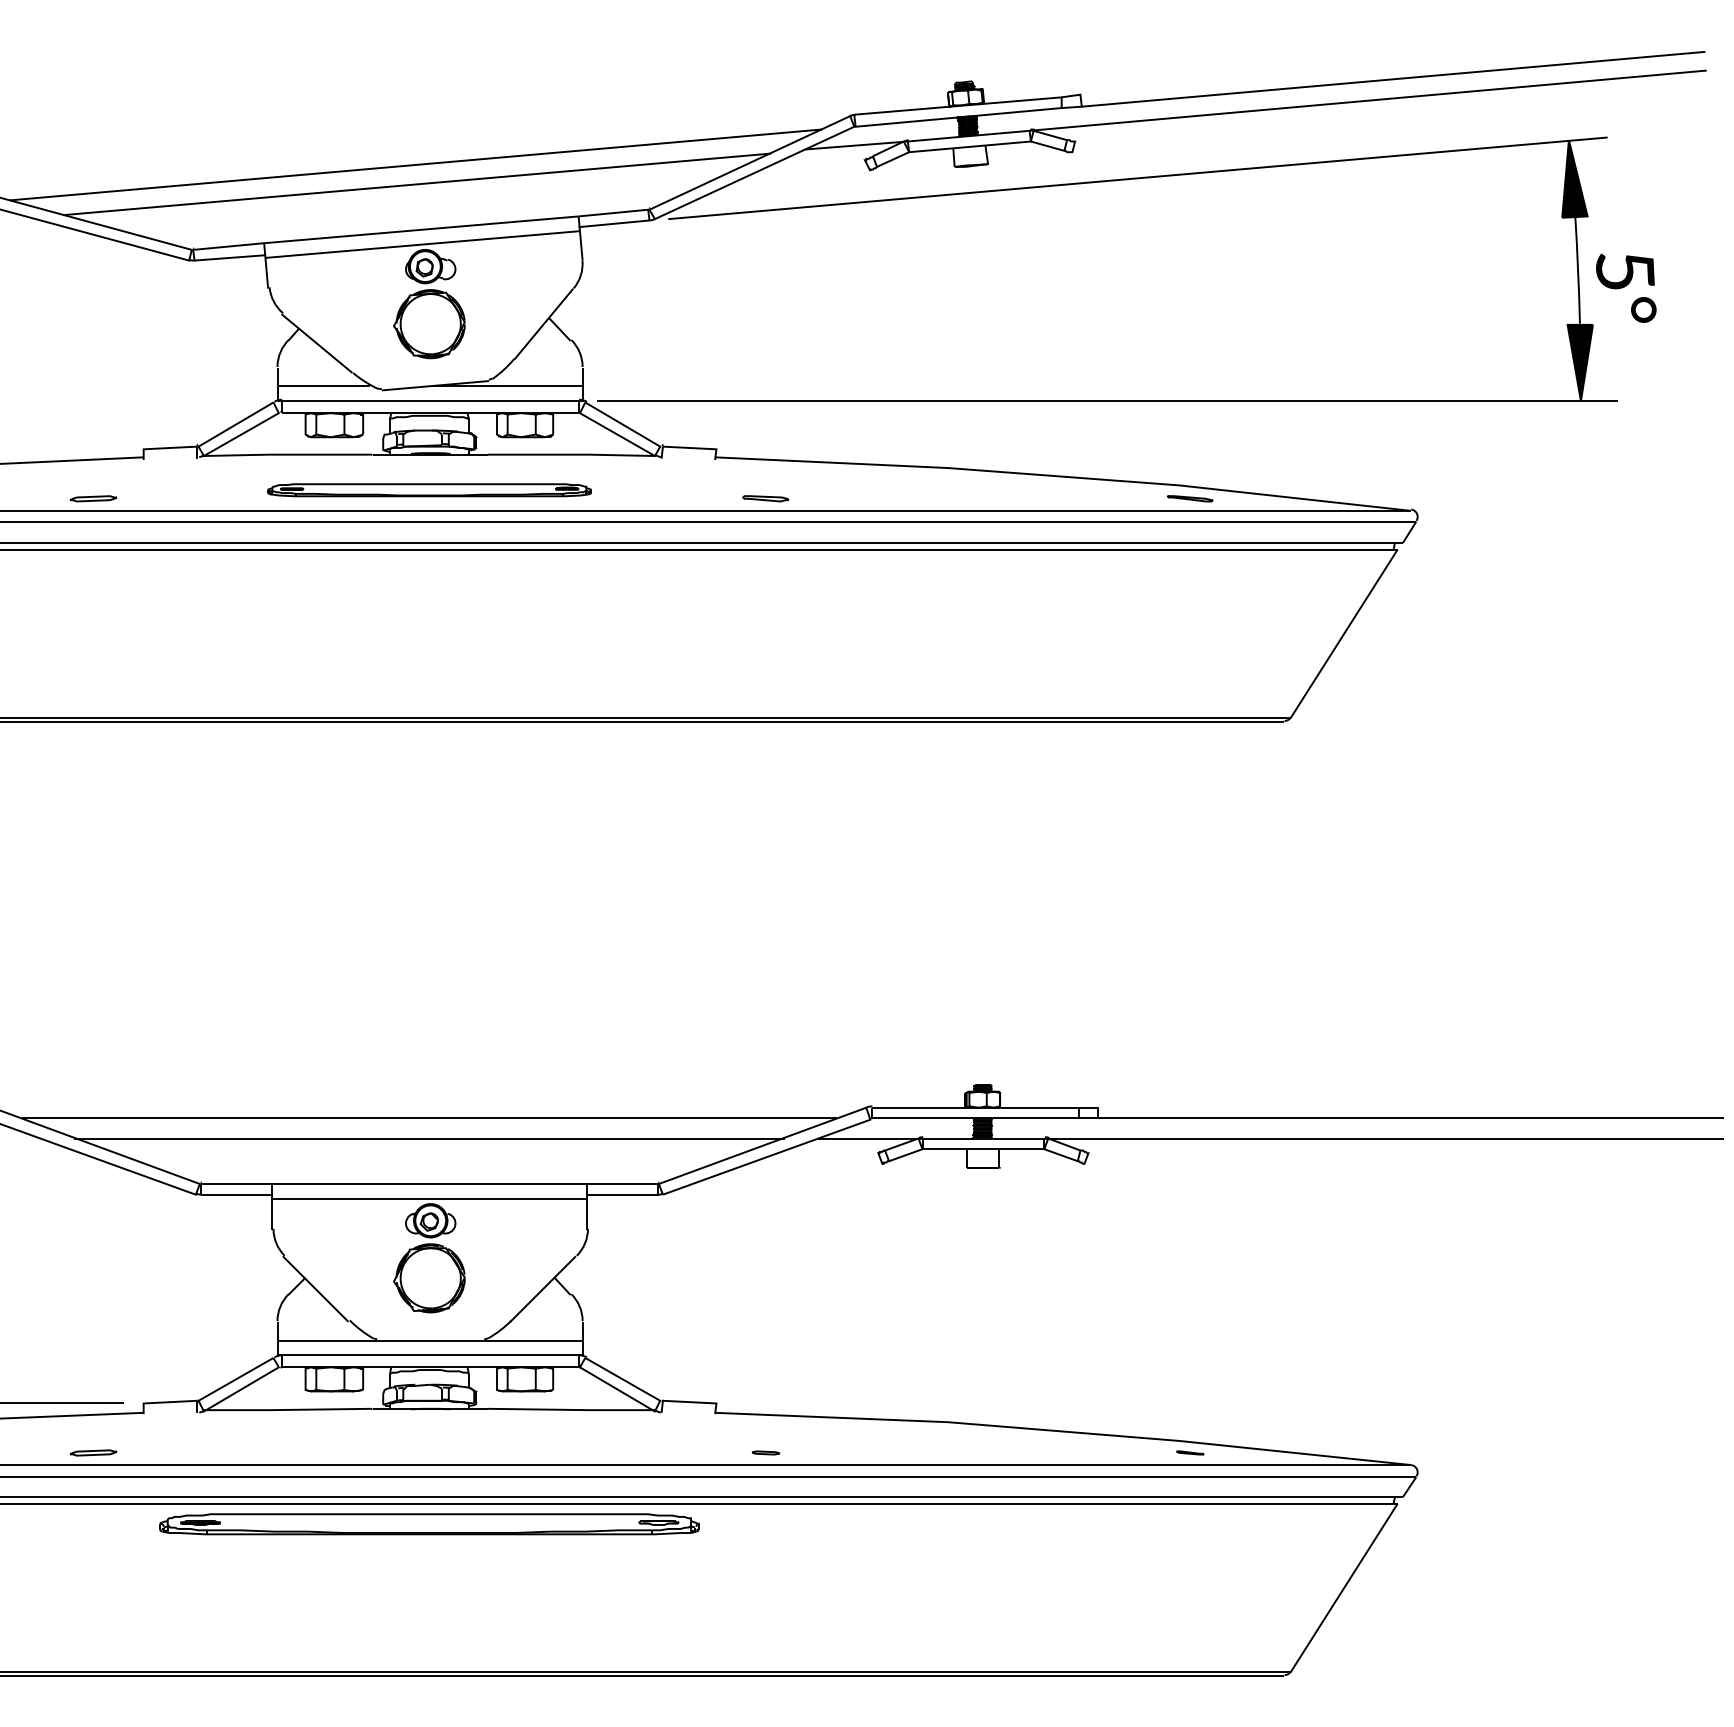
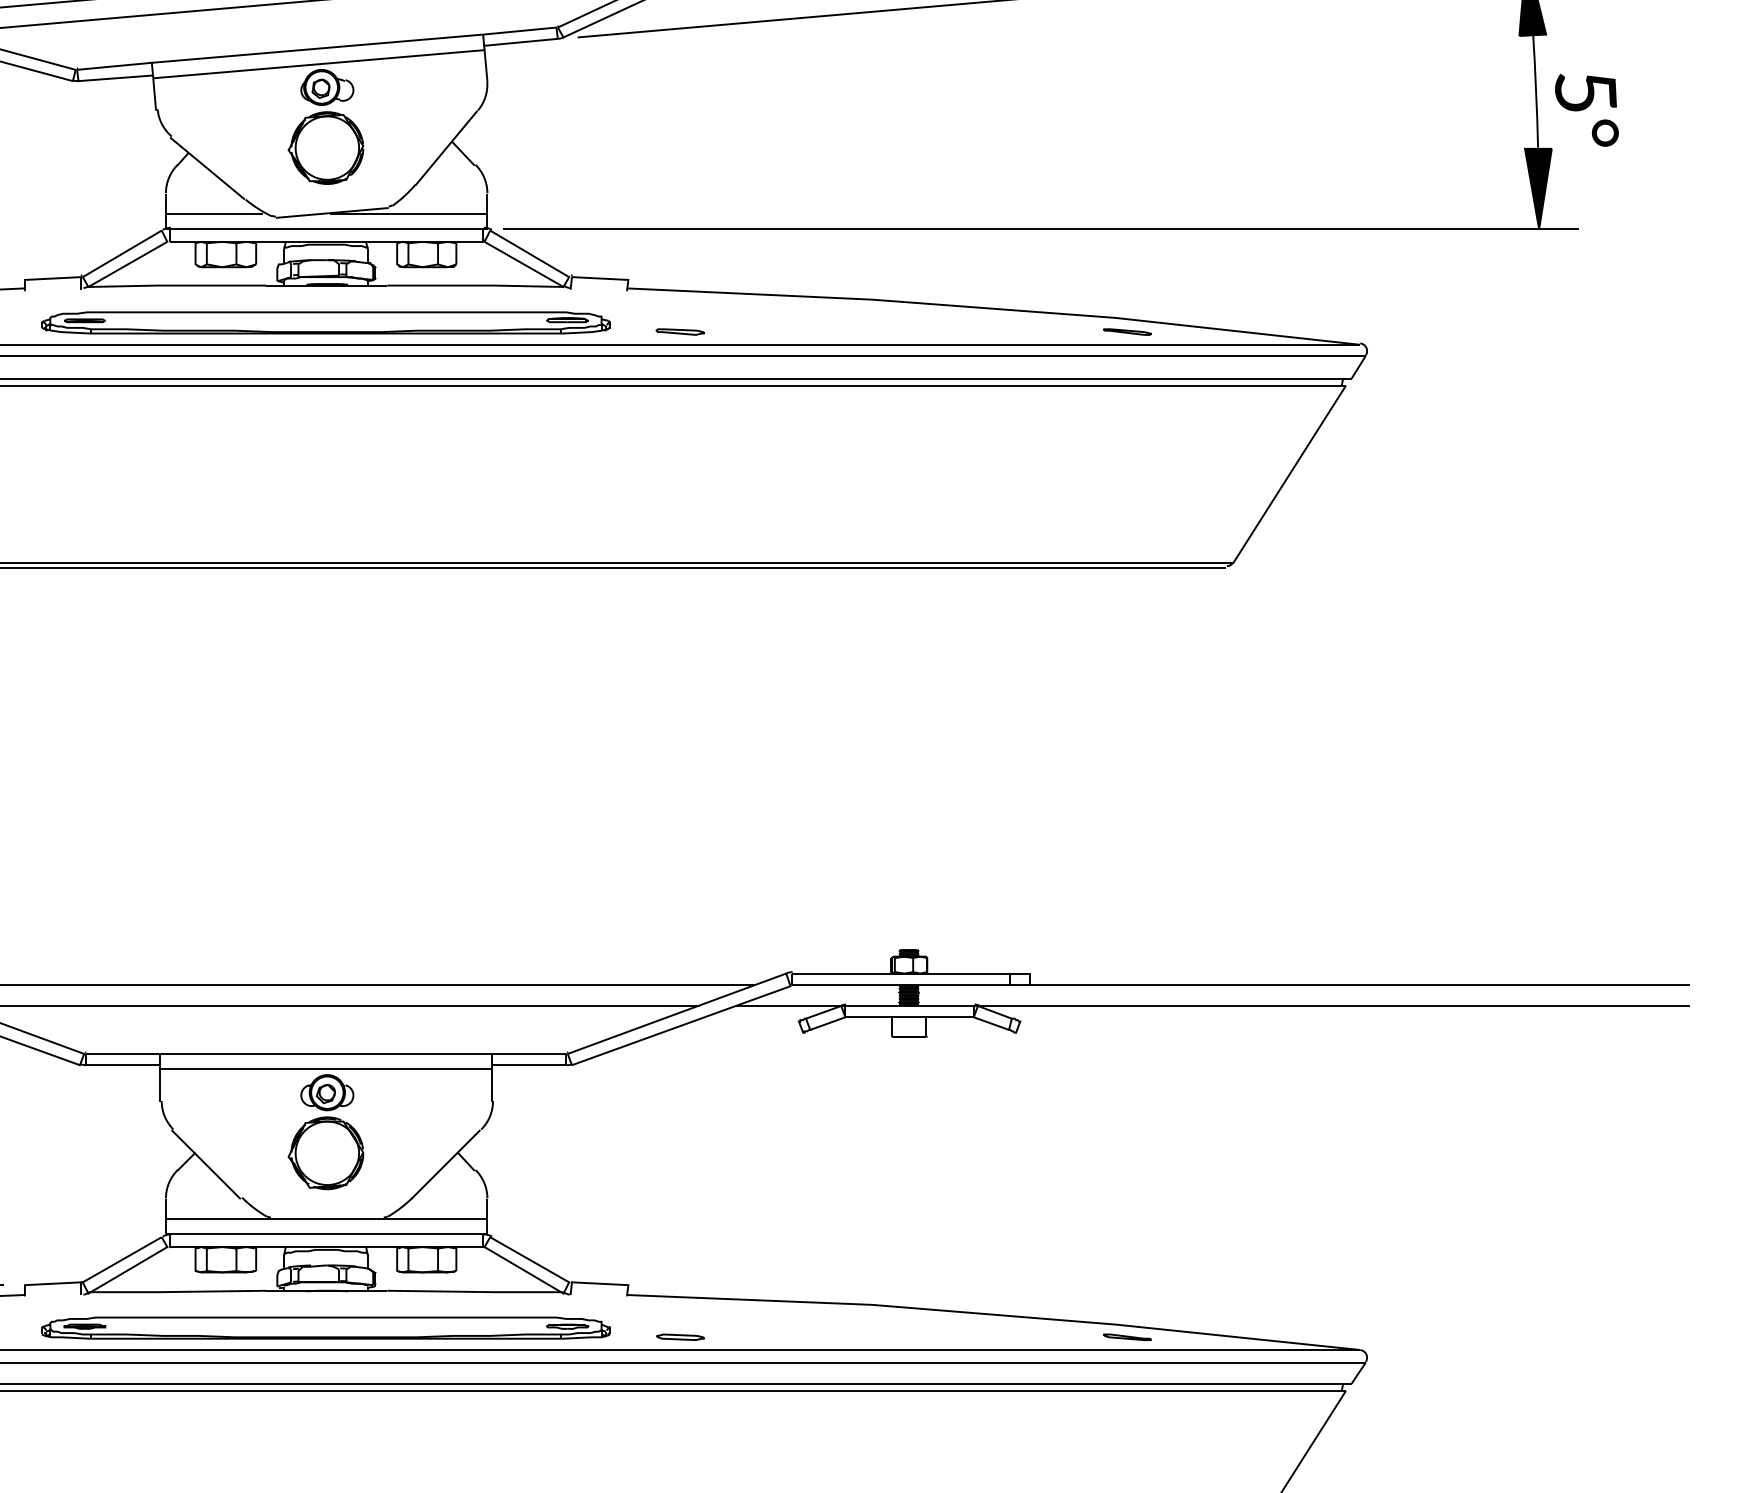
part: (429, 490) -> (326, 323), size x1.67
part: (765, 1452) -> (680, 1336), size x1.67
part: (1190, 1452) -> (1127, 1336), size x1.67
part: (429, 1524) -> (326, 1328), moved

